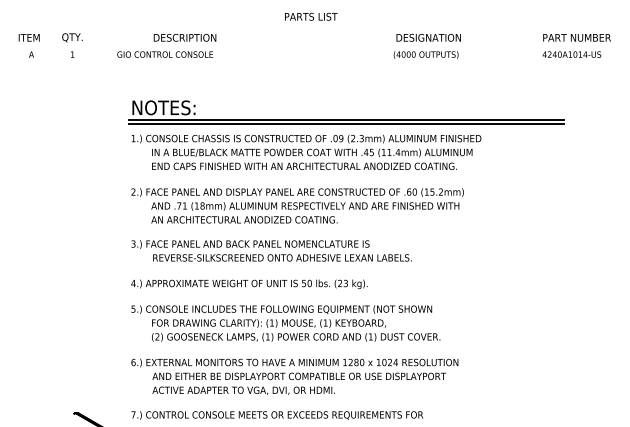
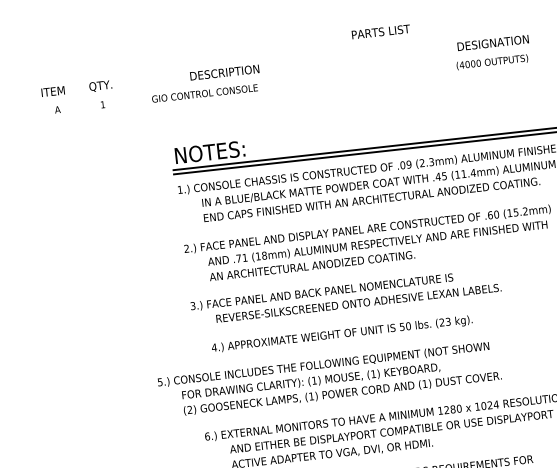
text: (311, 16) -> (381, 31), moved
text: (249, 284) -> (342, 334), moved
text: (285, 323) -> (329, 379), moved

